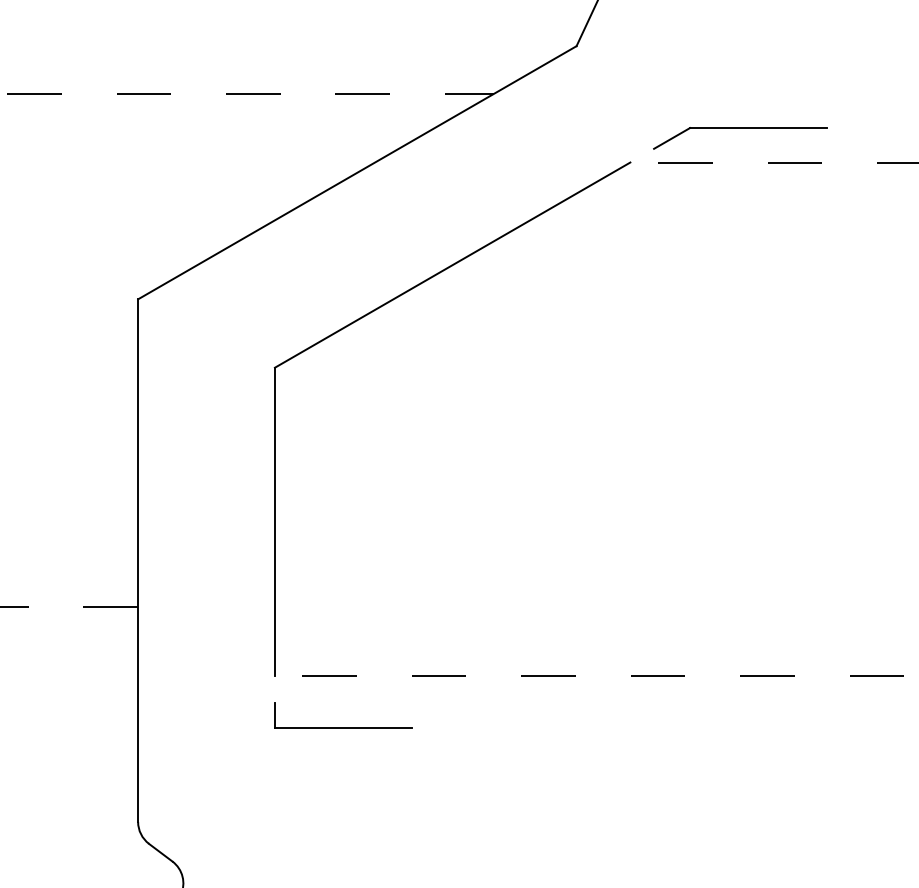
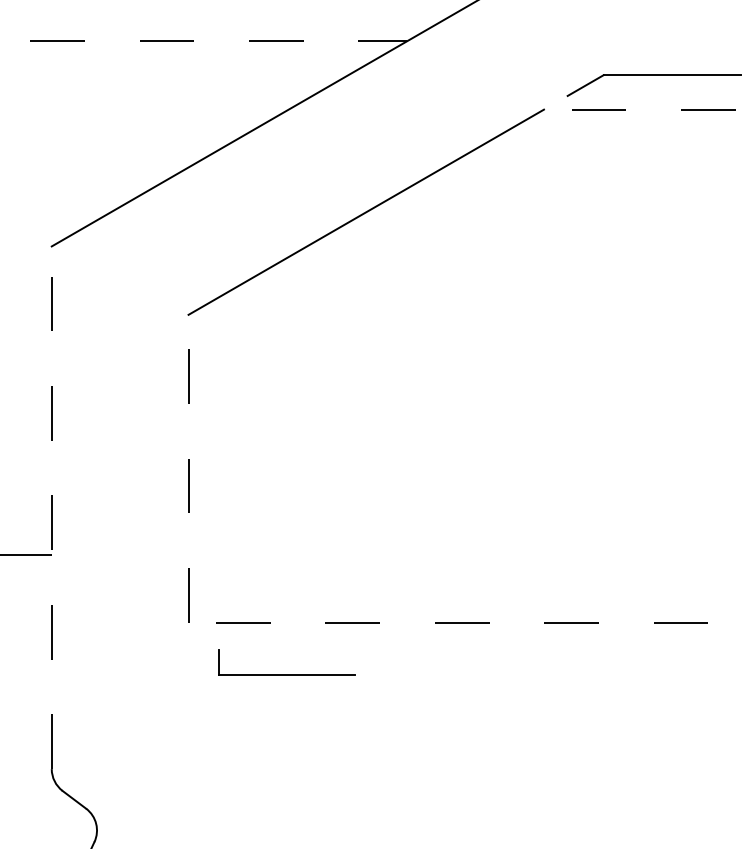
line: (274, 521) -> (188, 468), solid -> dashed
line: (138, 560) -> (52, 507), solid -> dashed
part: (343, 727) -> (287, 674), moved

